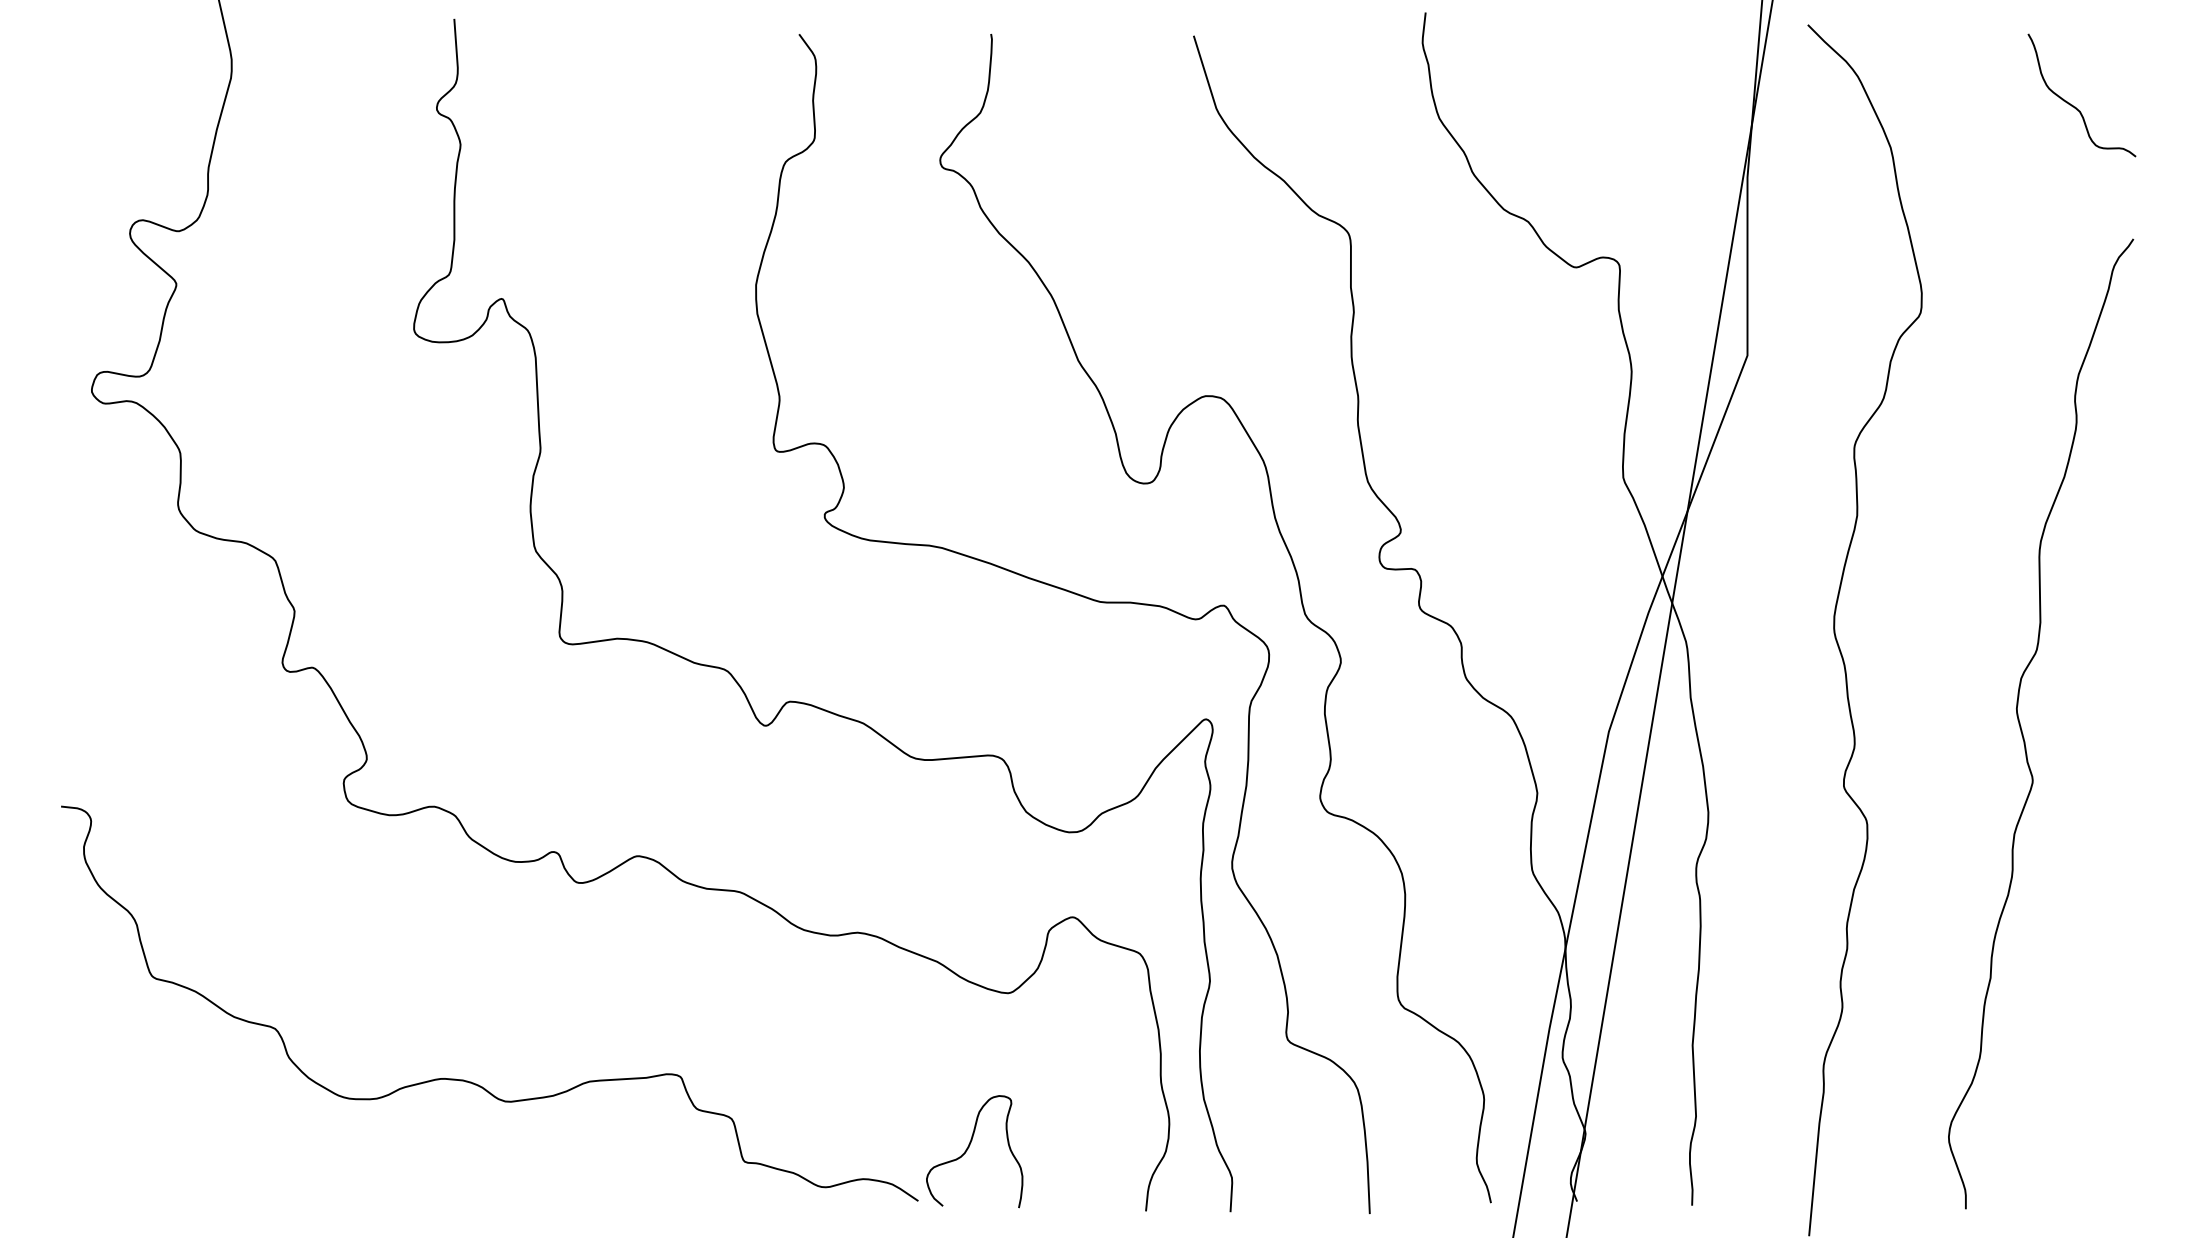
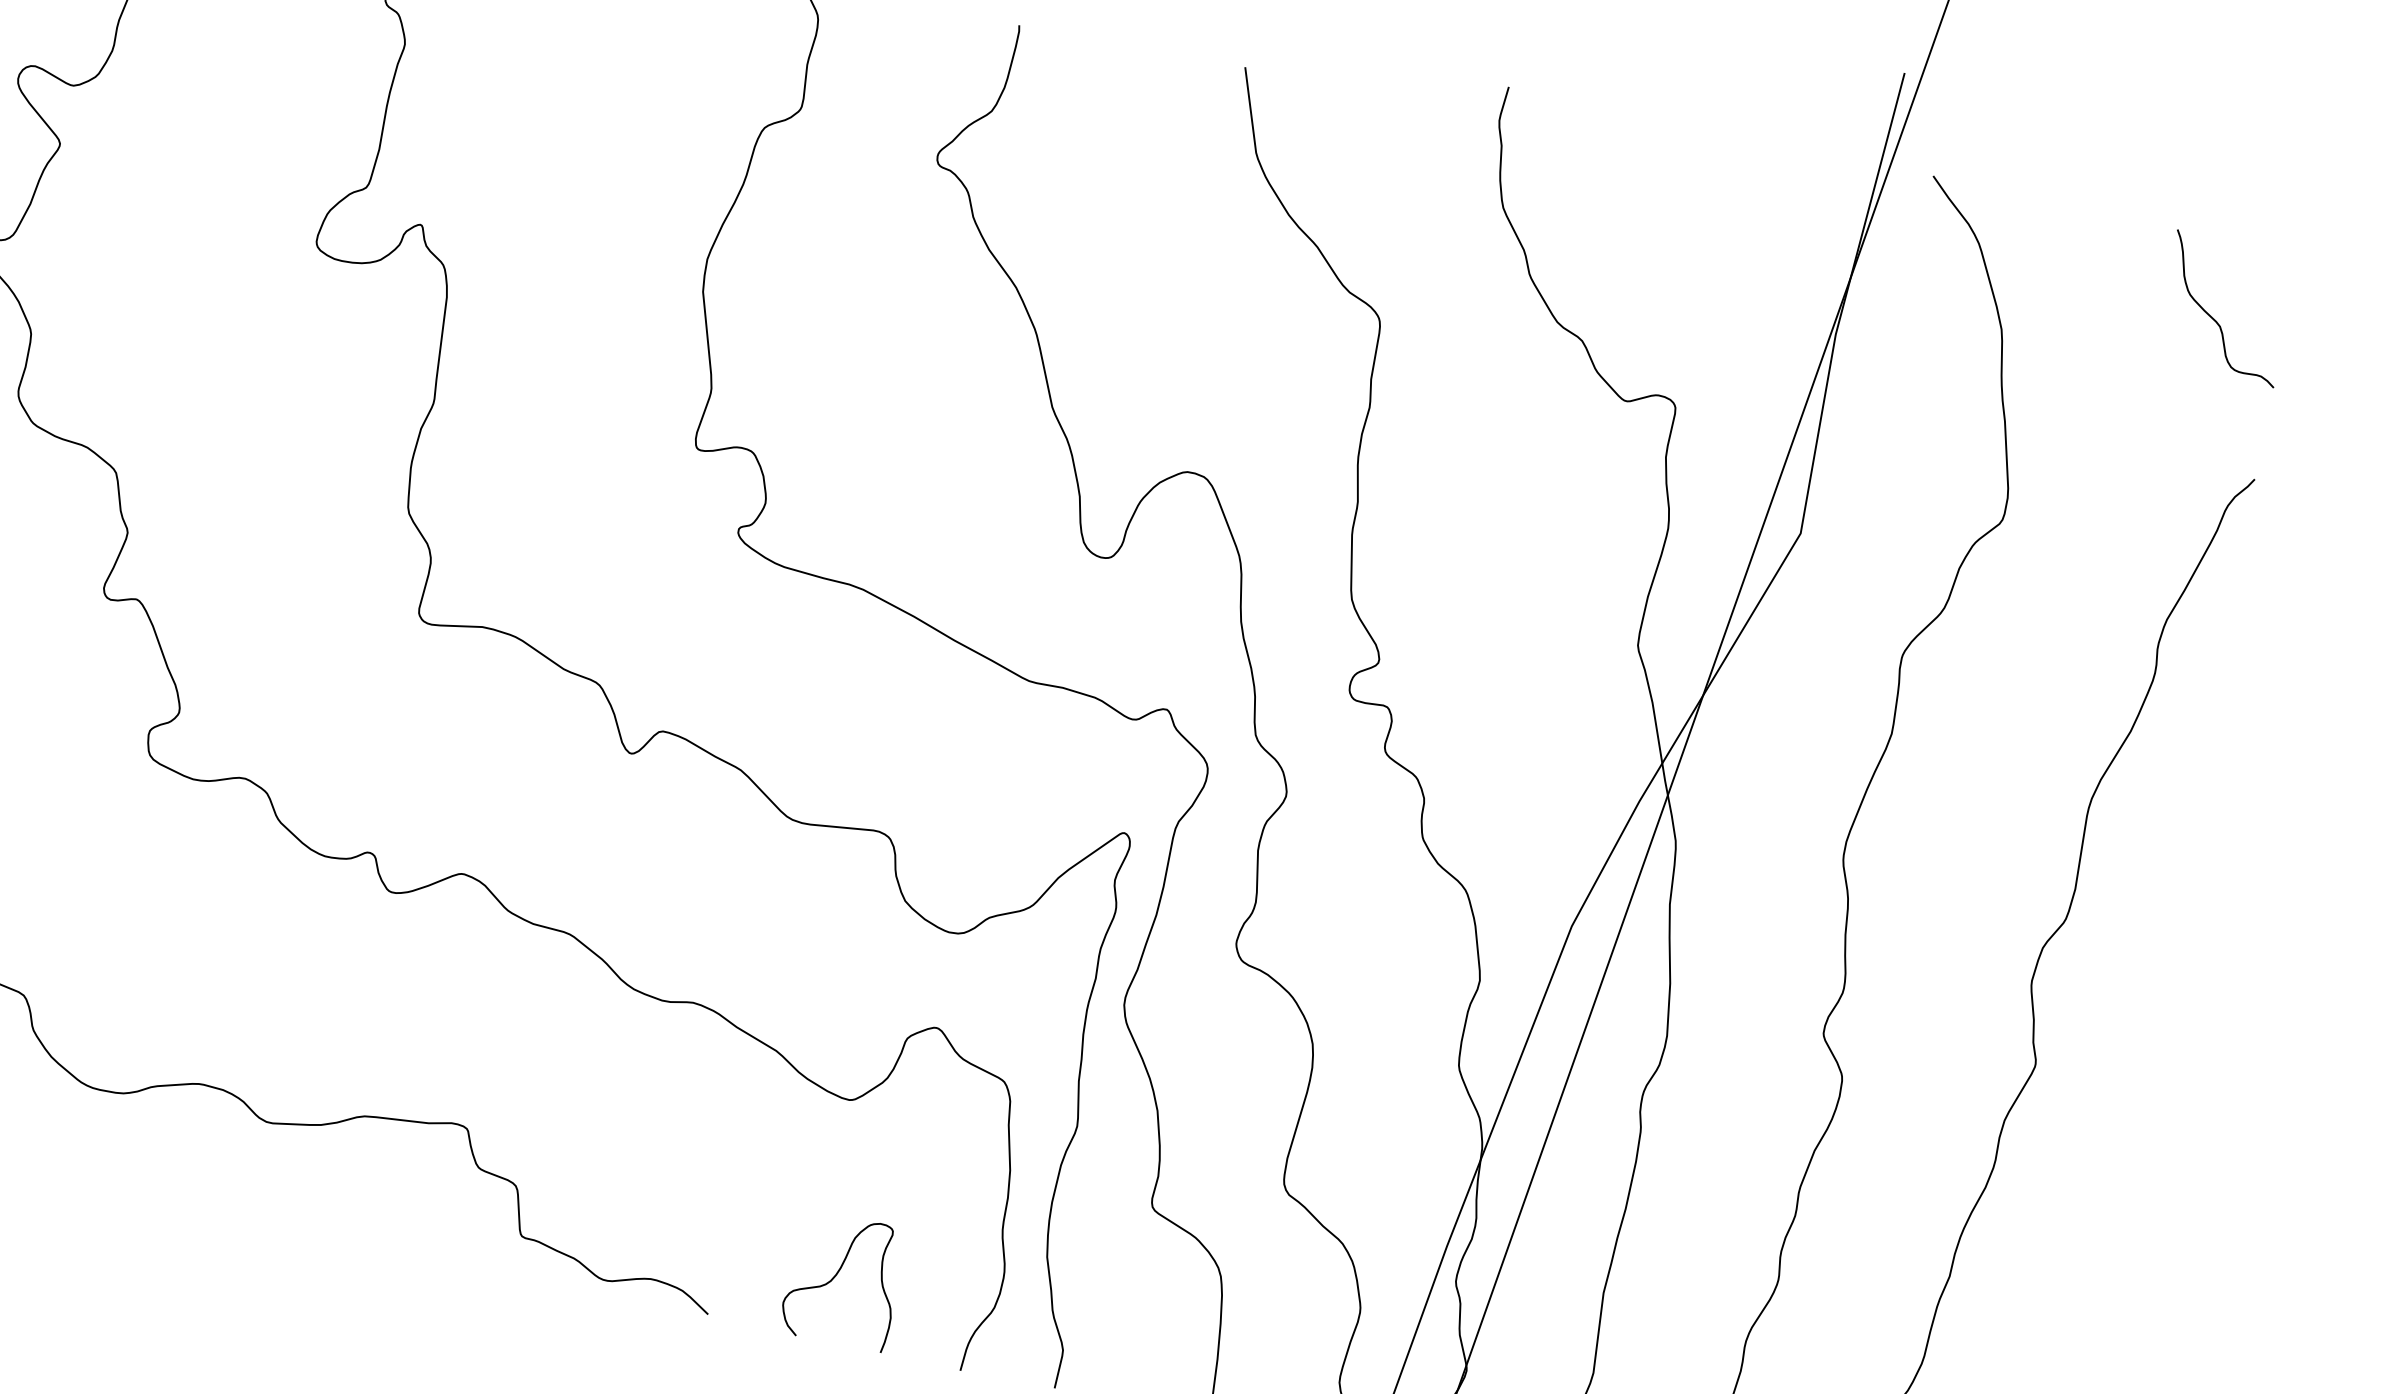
curve: (968, 1149) -> (835, 1277), moved

